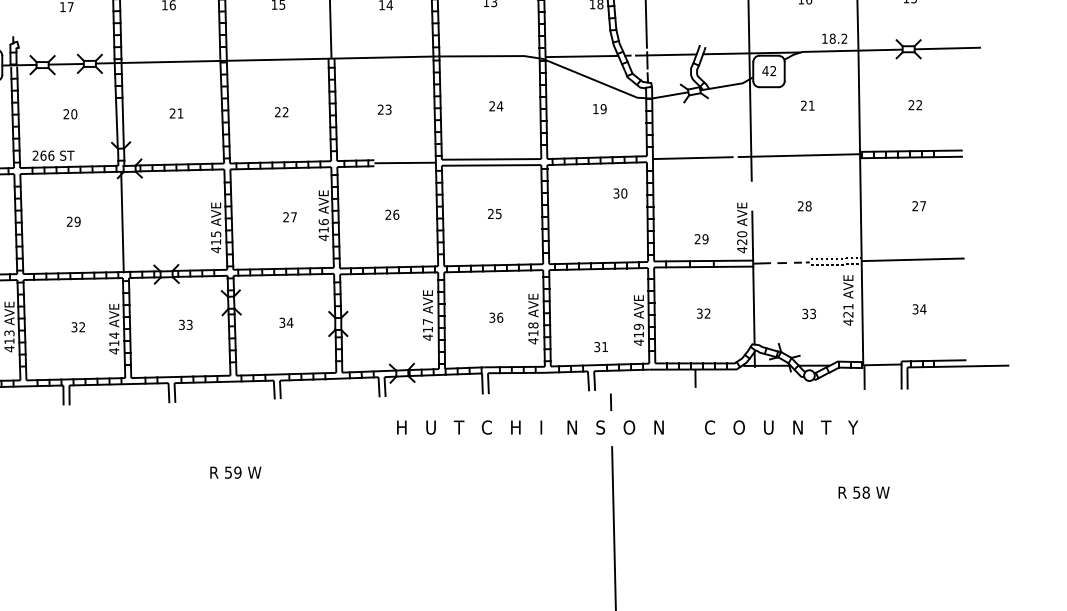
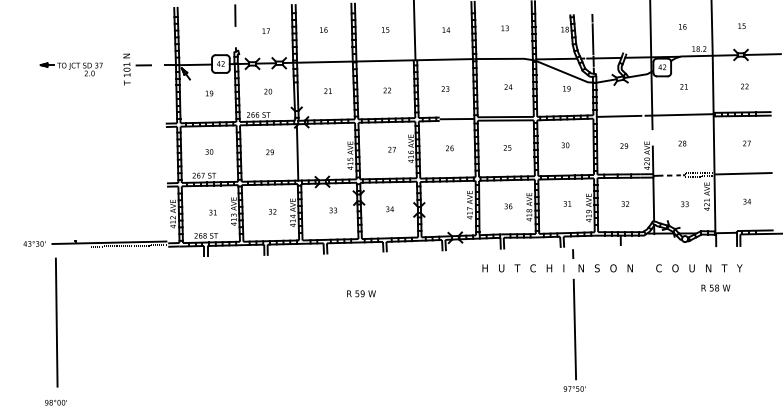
text: (620, 193) -> (565, 145), moved
text: (702, 238) -> (624, 145), moved
text: (601, 346) -> (567, 203), moved
text: (627, 427) -> (612, 268), moved
text: (863, 491) -> (715, 287), moved

